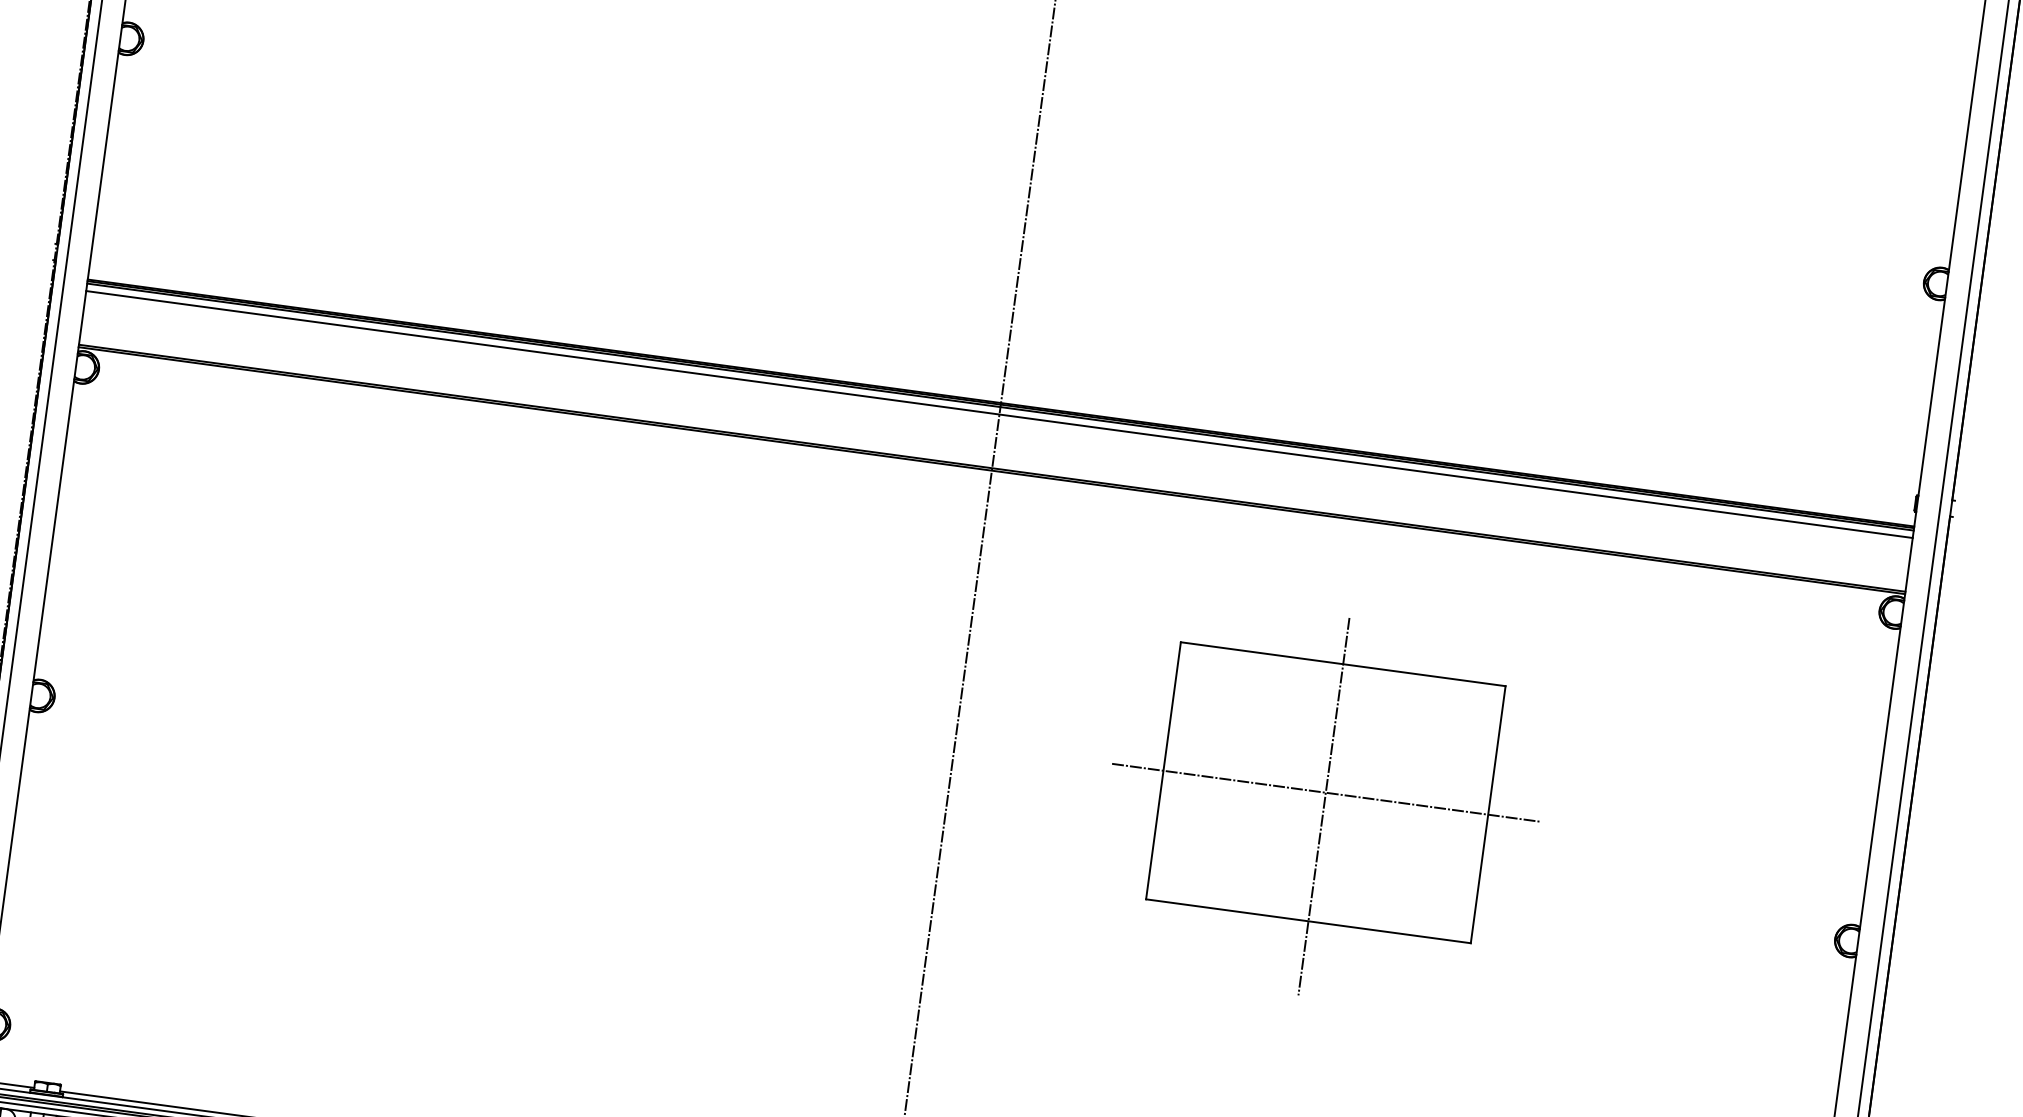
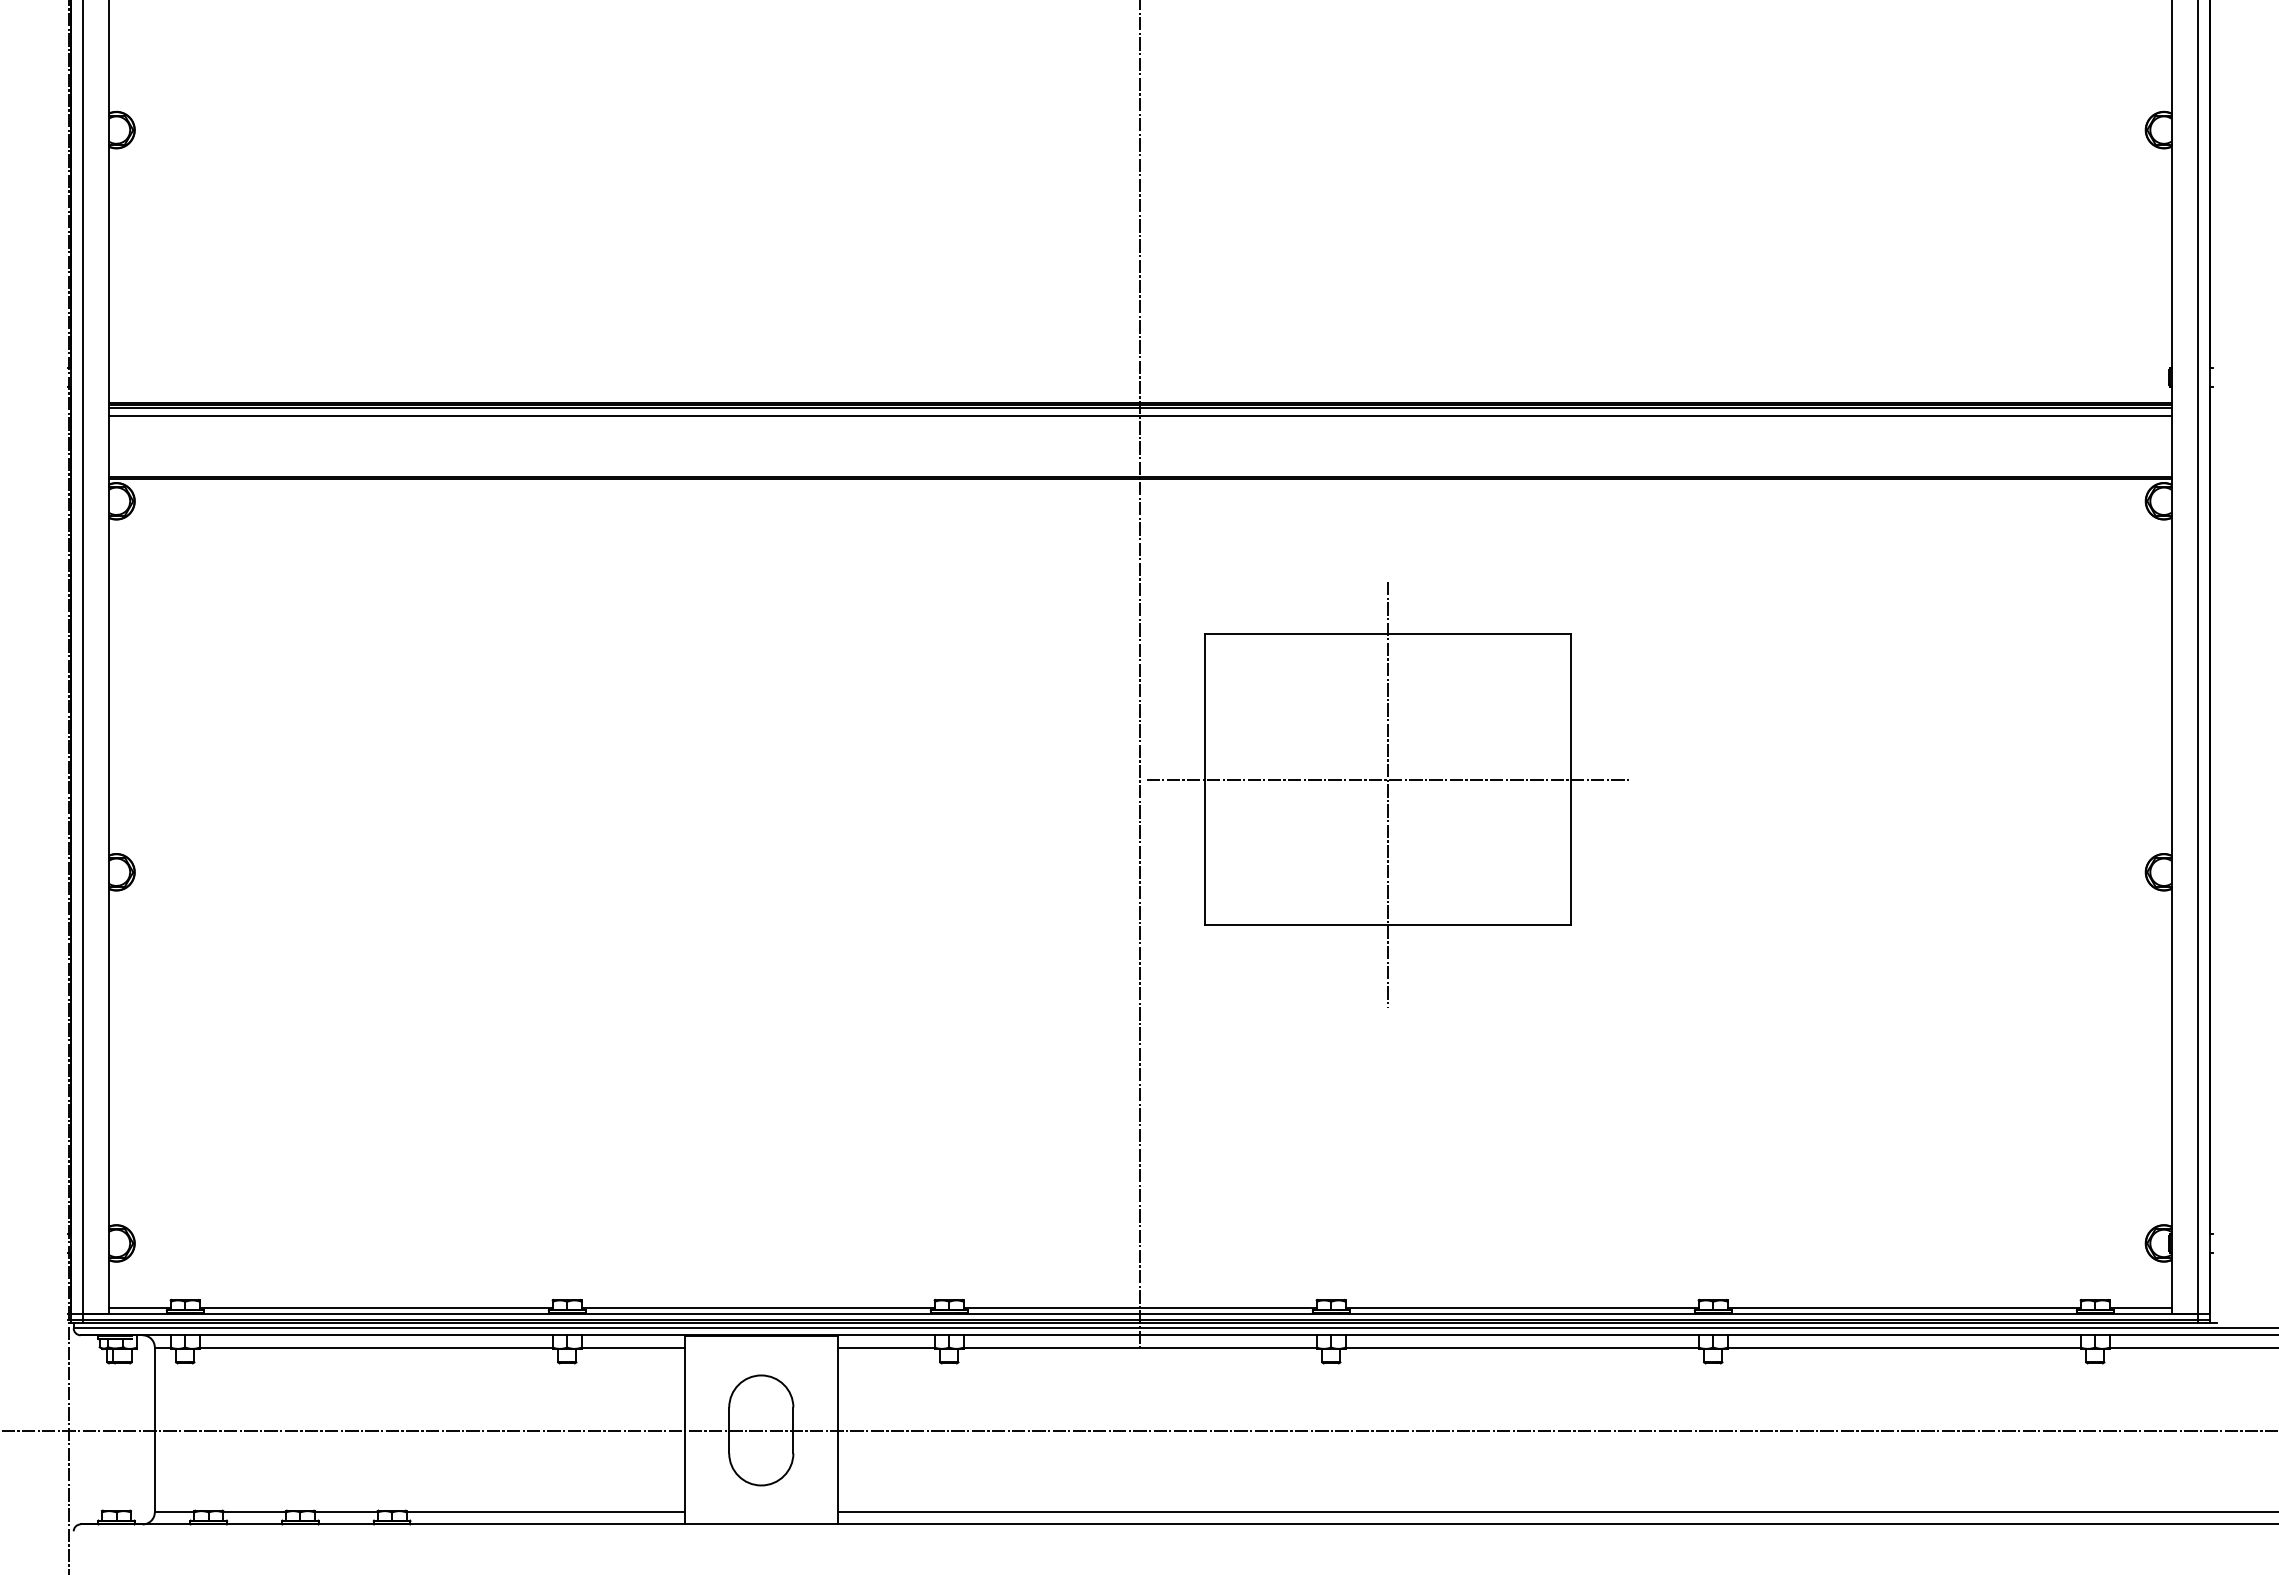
part: (1323, 805) -> (1387, 794), moved

